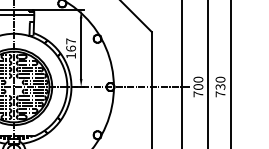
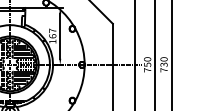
text: (198, 86) -> (147, 64), 700 -> 750

